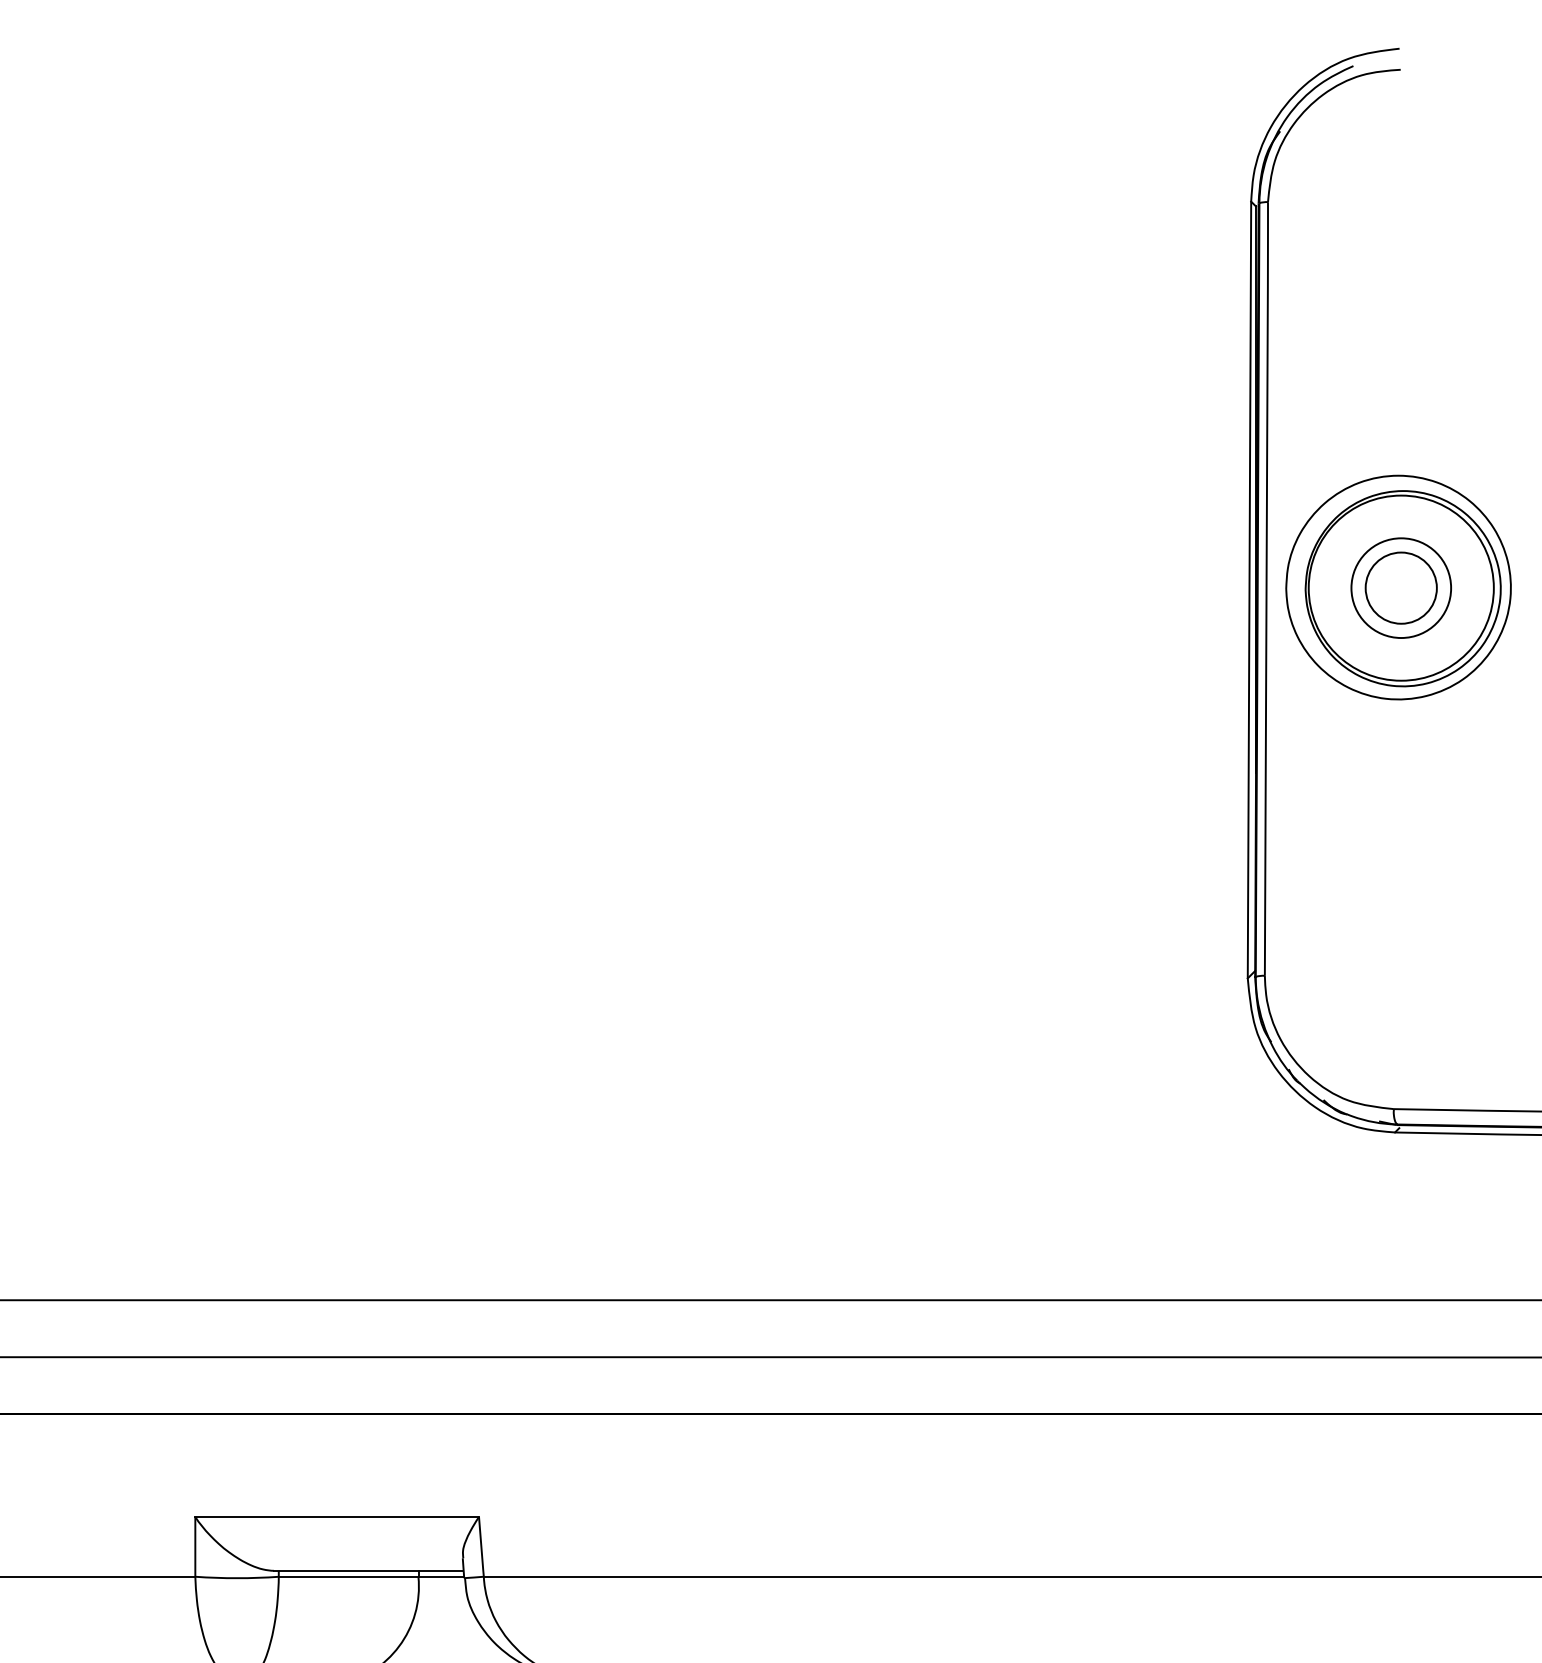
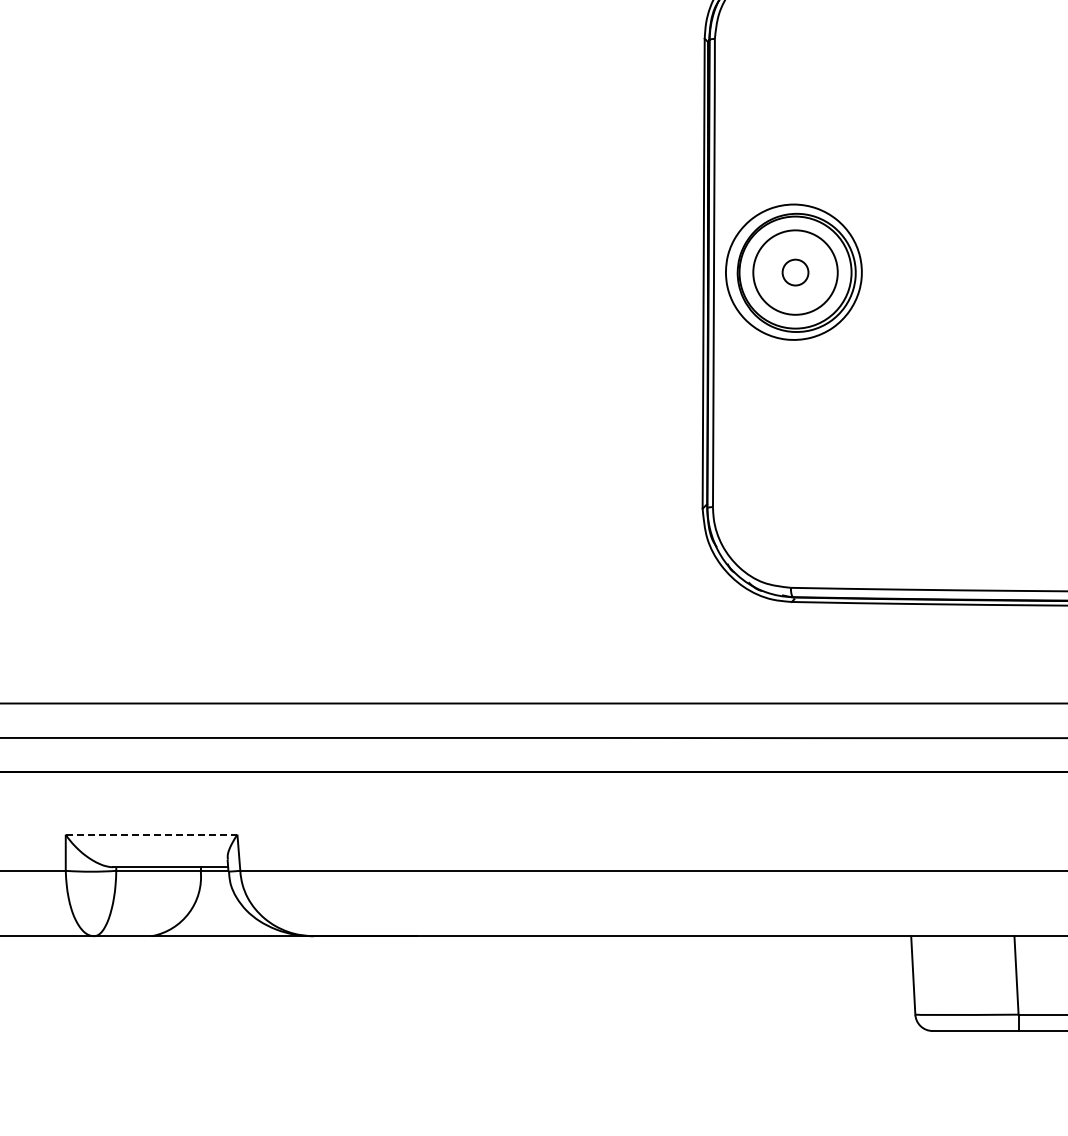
circle: (1401, 588) -> (795, 272), size x0.6
circle: (1401, 588) -> (795, 272), size x1.4
line: (337, 1516) -> (151, 834), solid -> dashed

